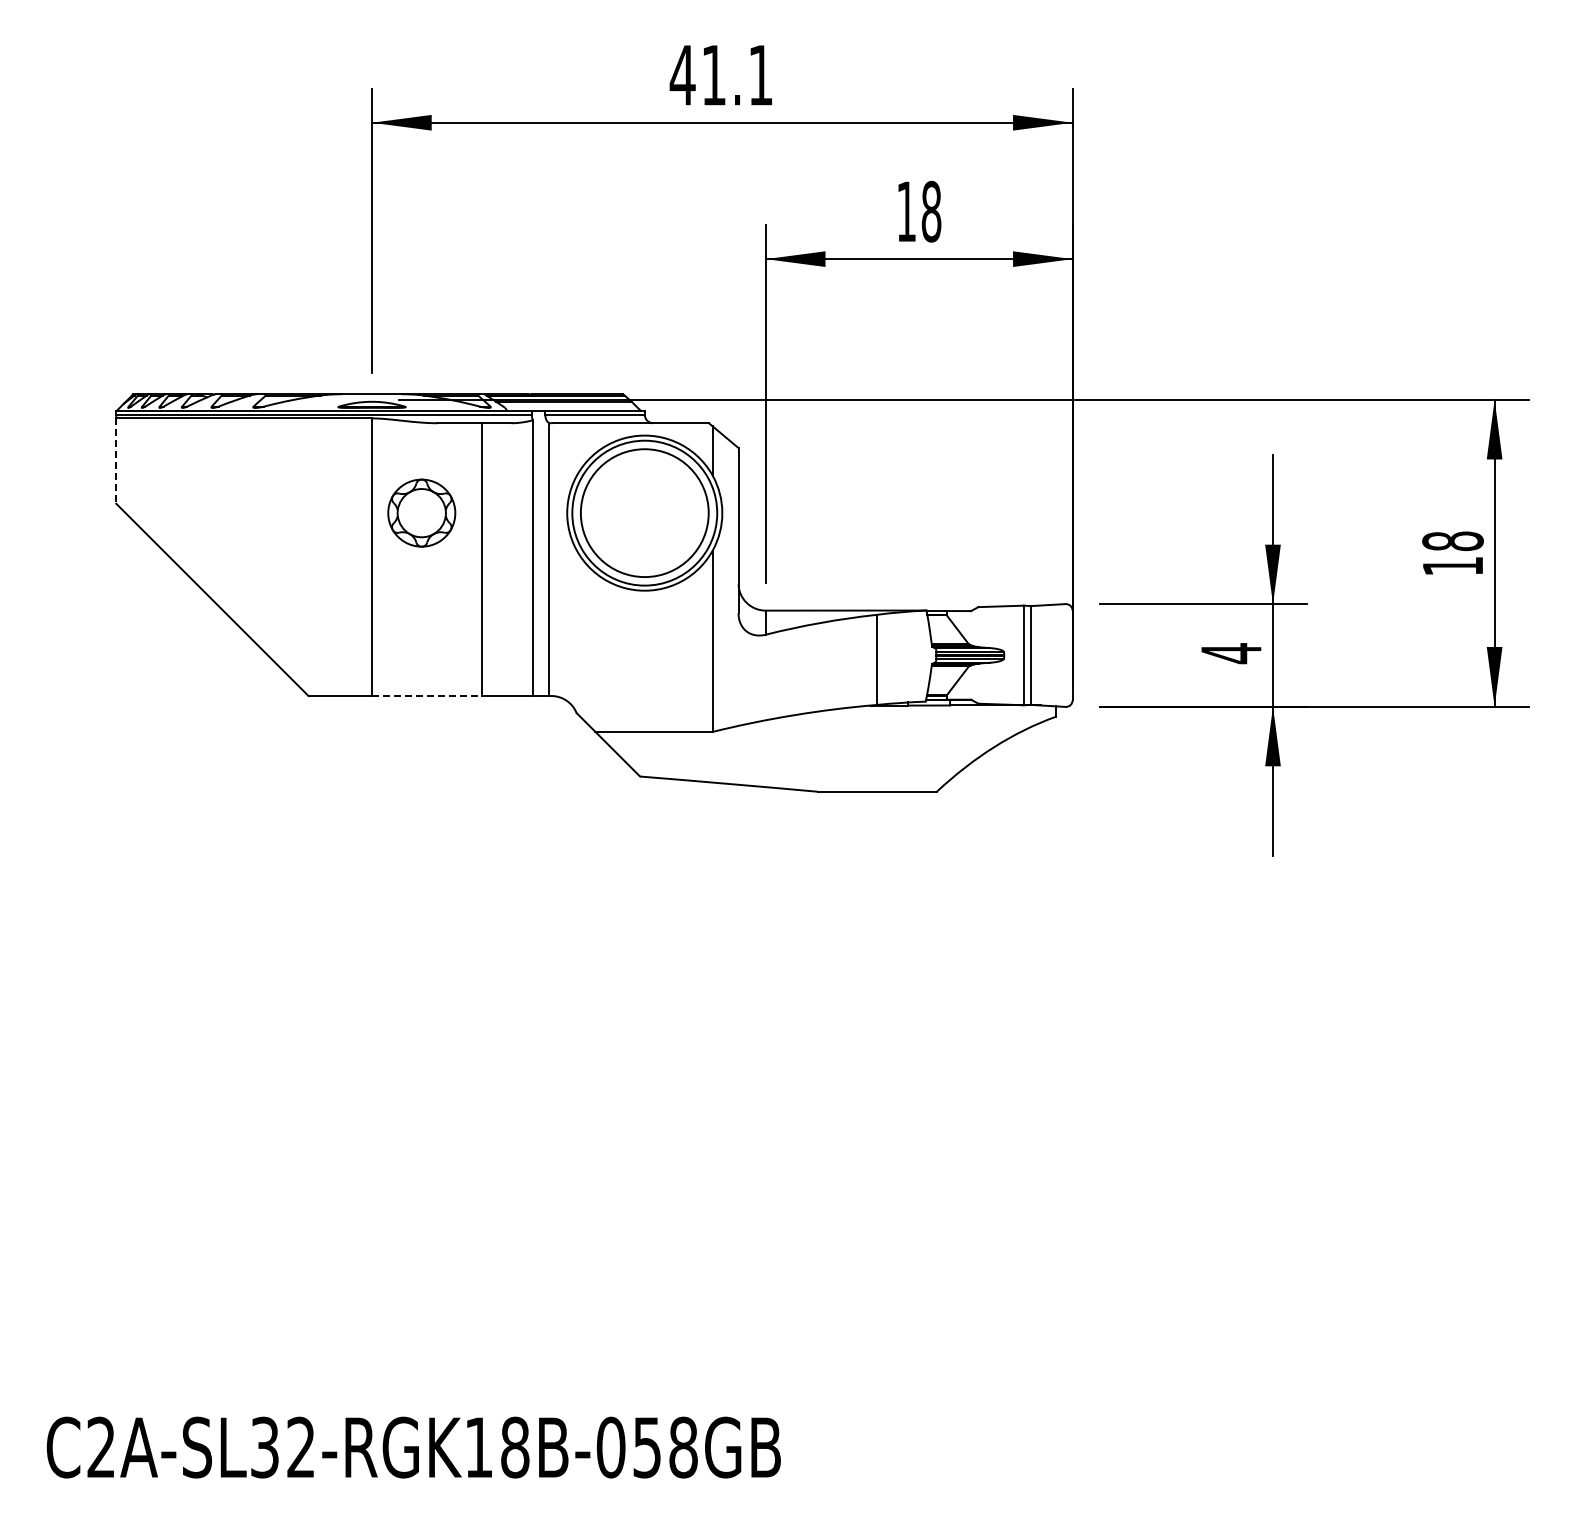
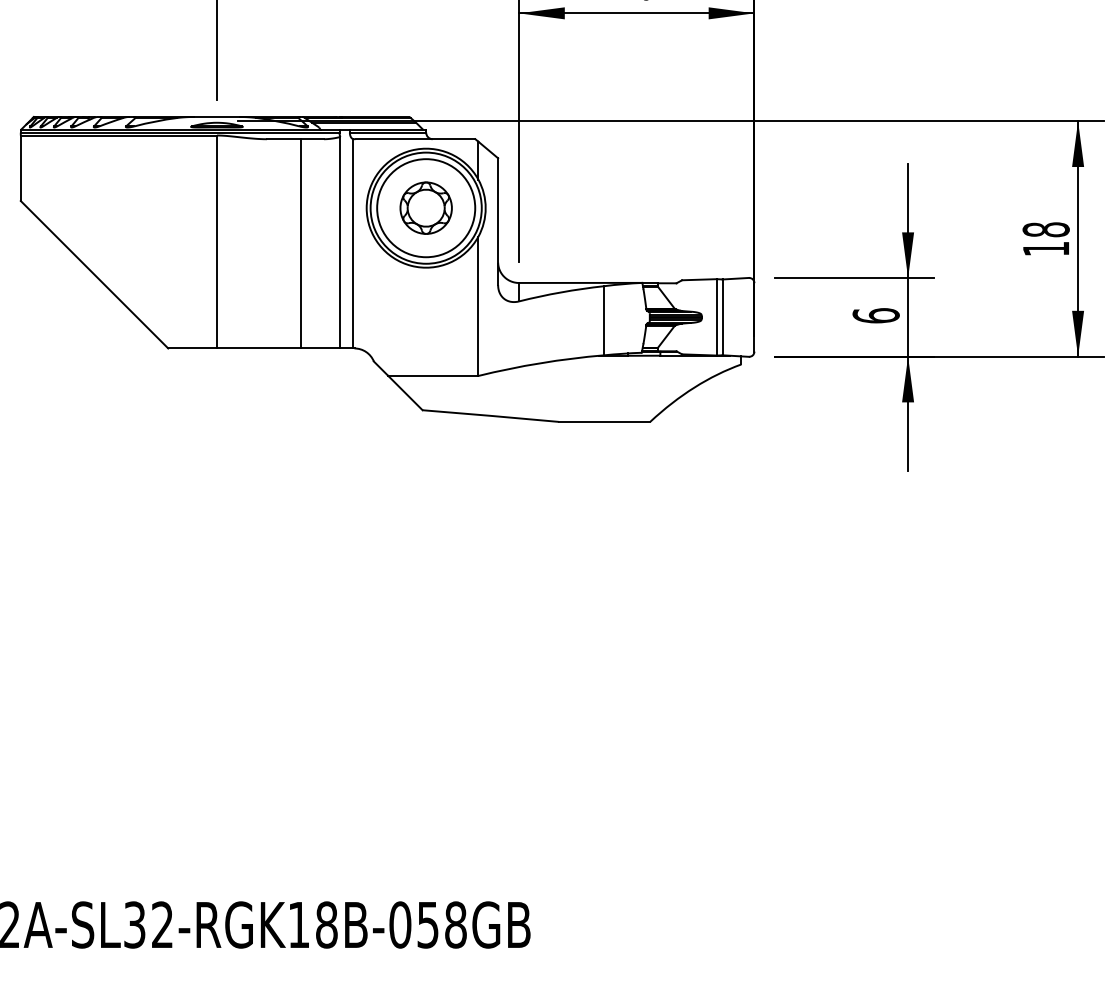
line: (116, 461) -> (20, 168), dashed -> solid
part: (421, 512) -> (425, 207), moved
text: (1231, 653) -> (876, 315), 4 -> 6
line: (427, 696) -> (259, 348), dashed -> solid

